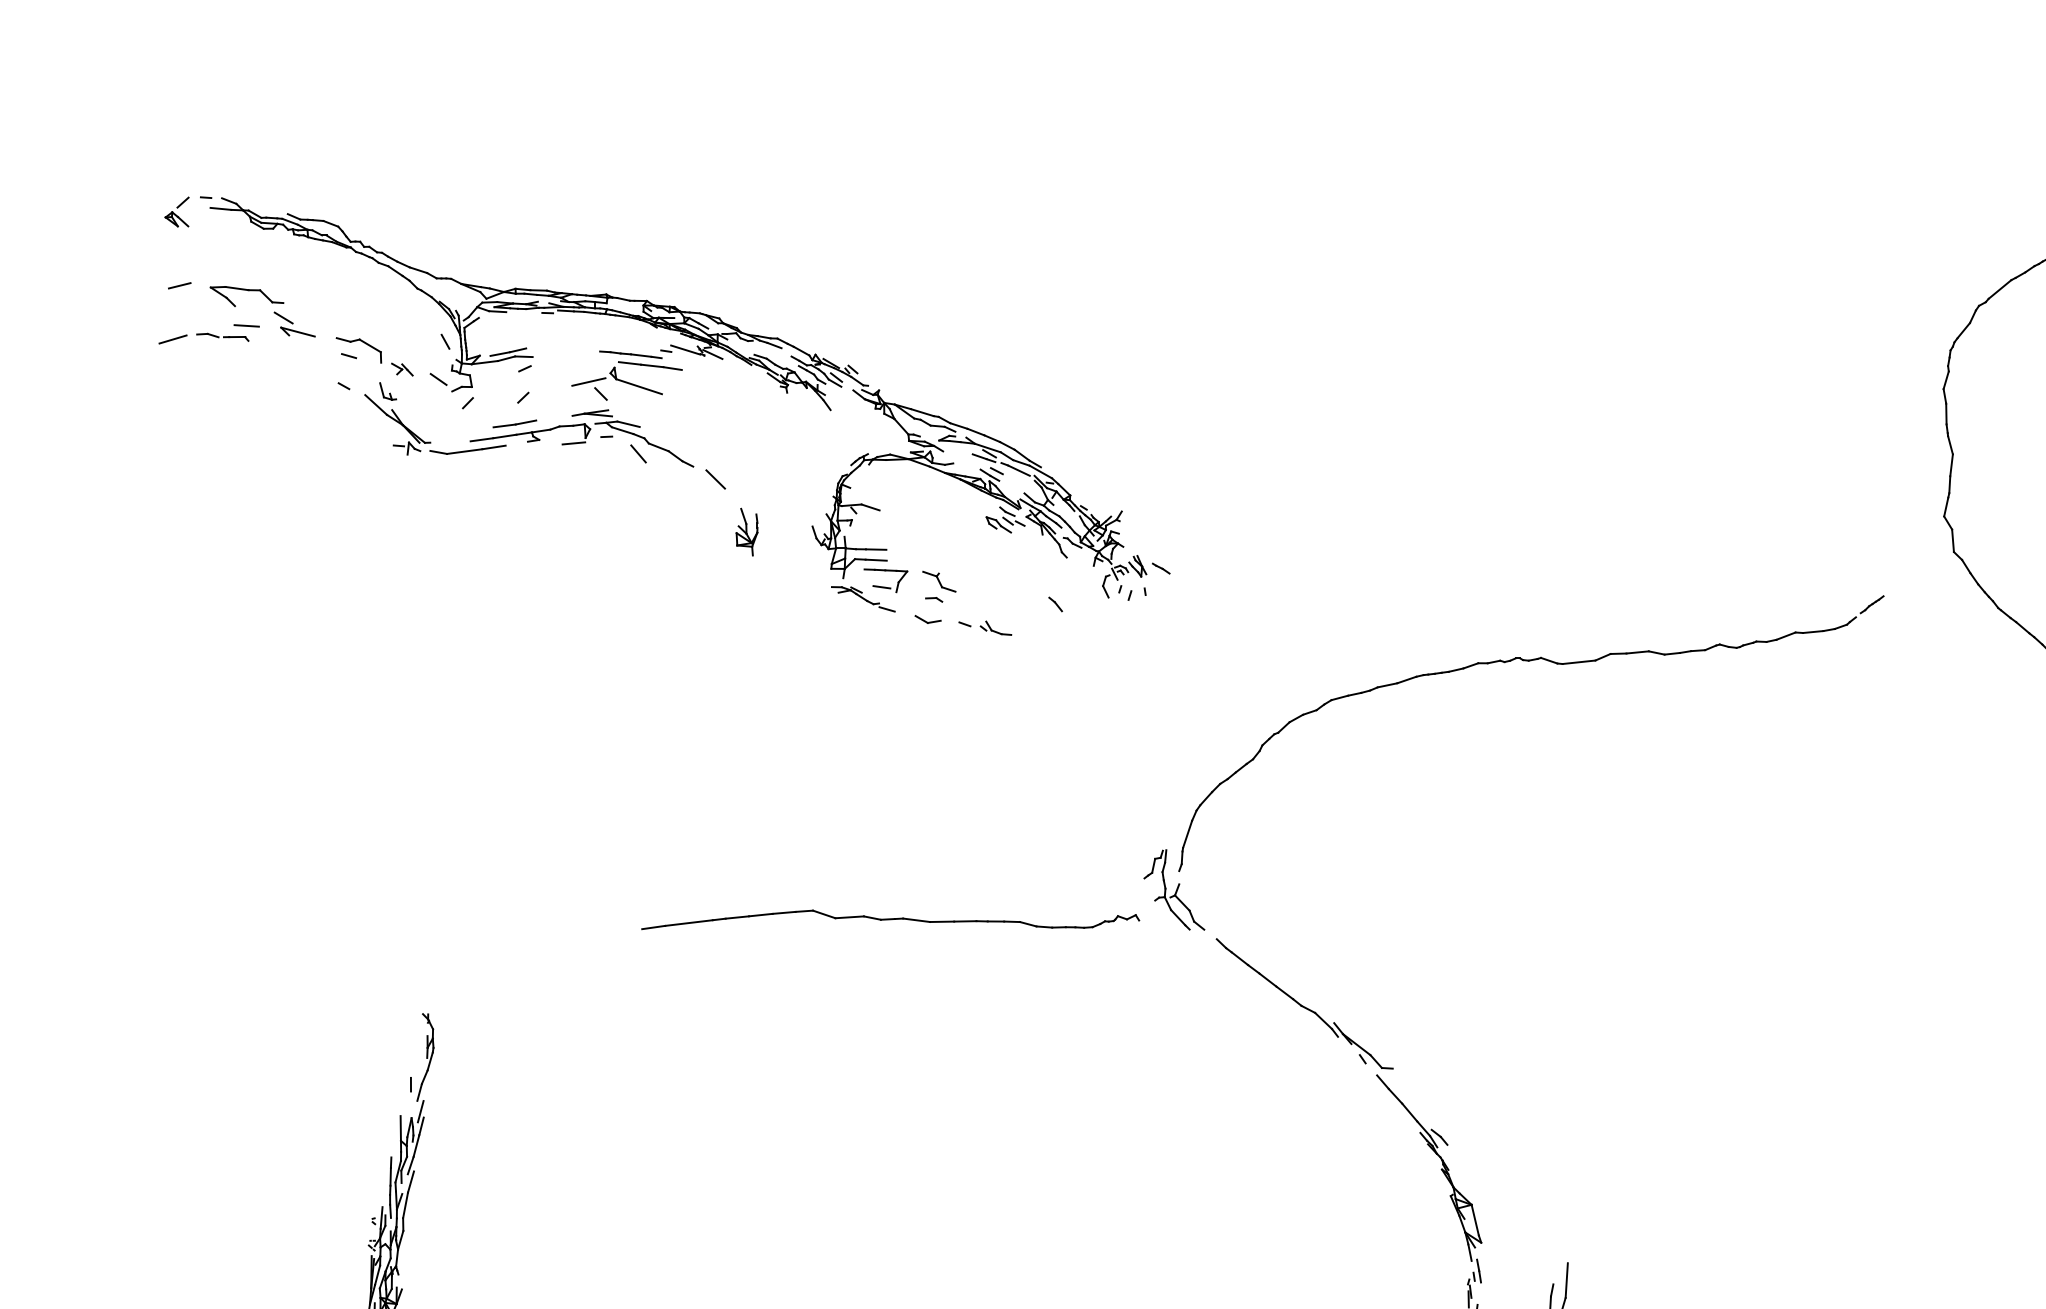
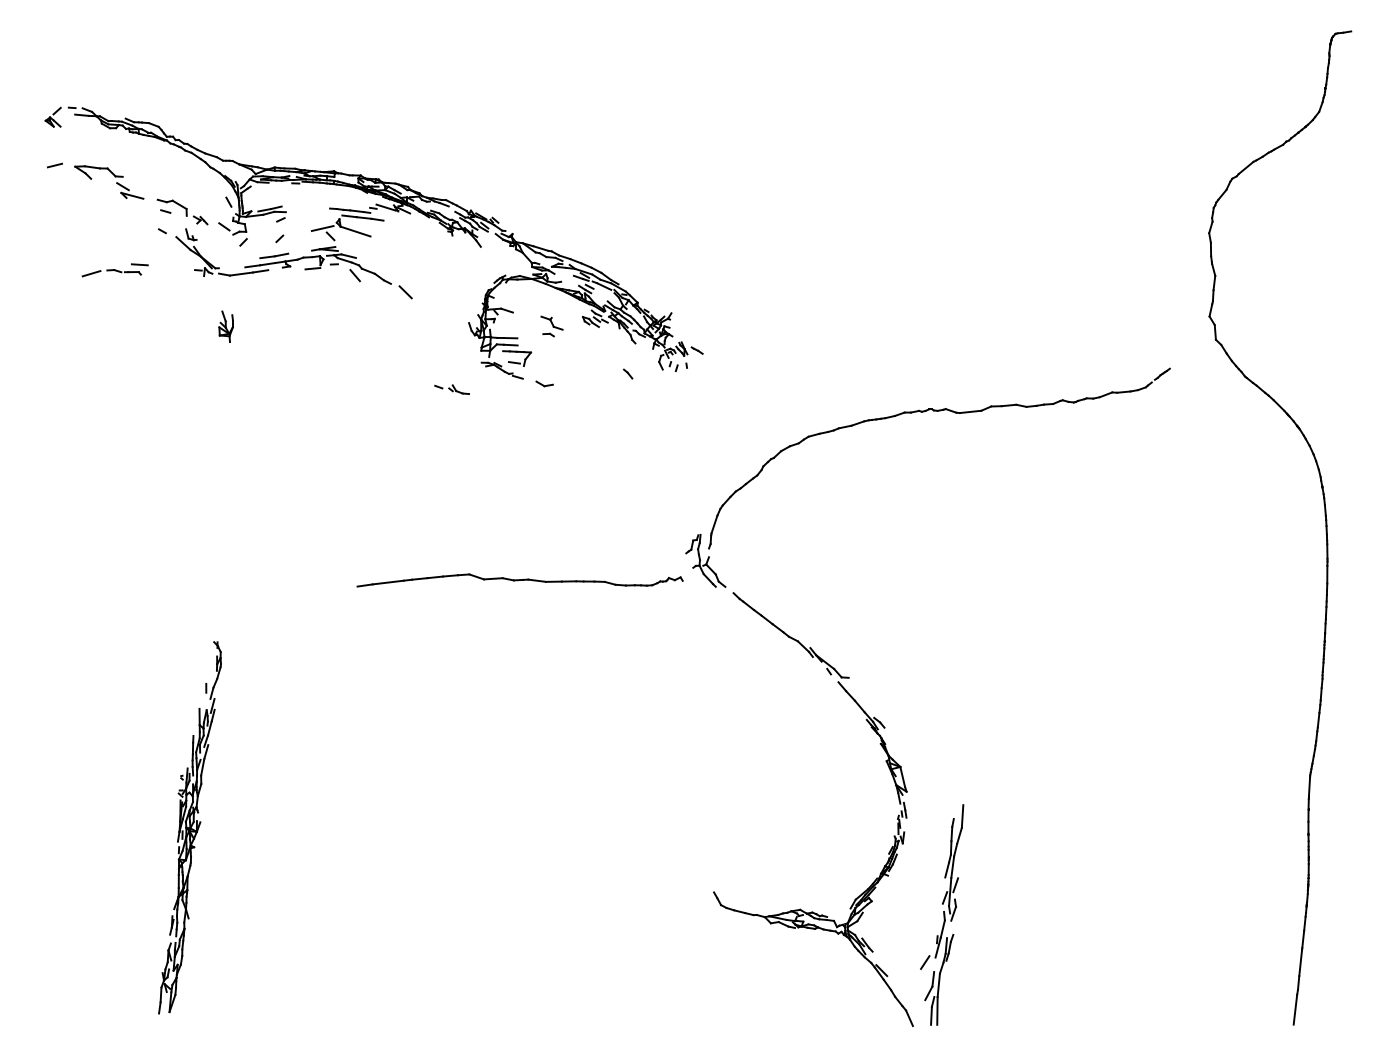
part: (208, 334) -> (114, 270), moved
part: (745, 531) -> (225, 326), moved
part: (938, 586) -> (551, 326), moved
part: (984, 628) -> (451, 389), moved

